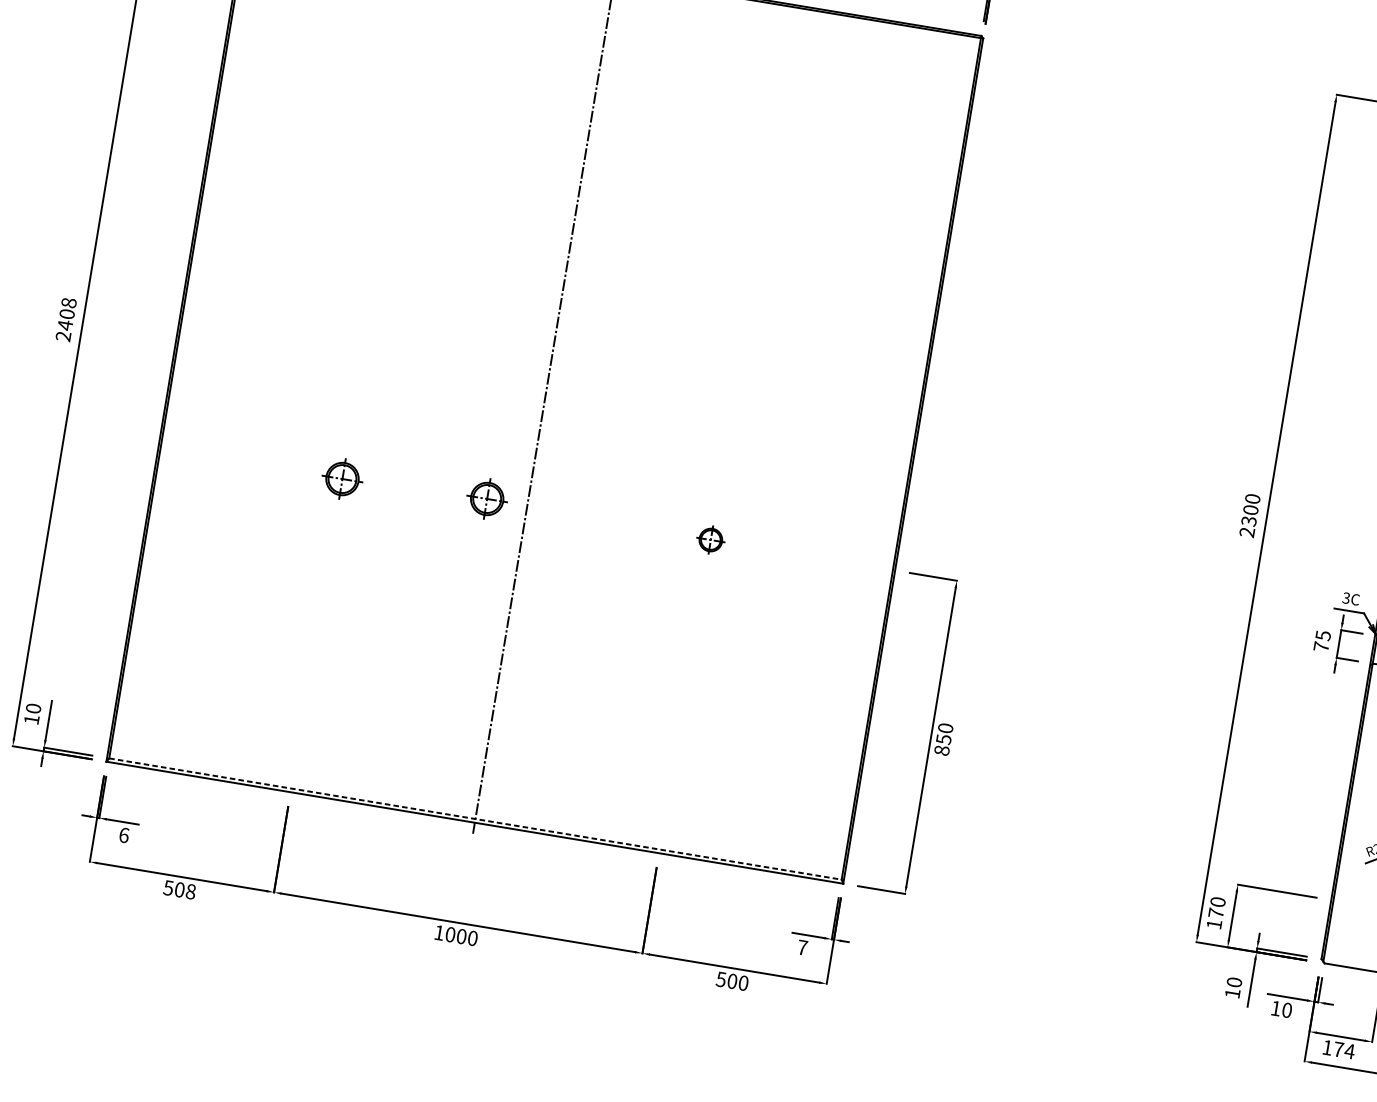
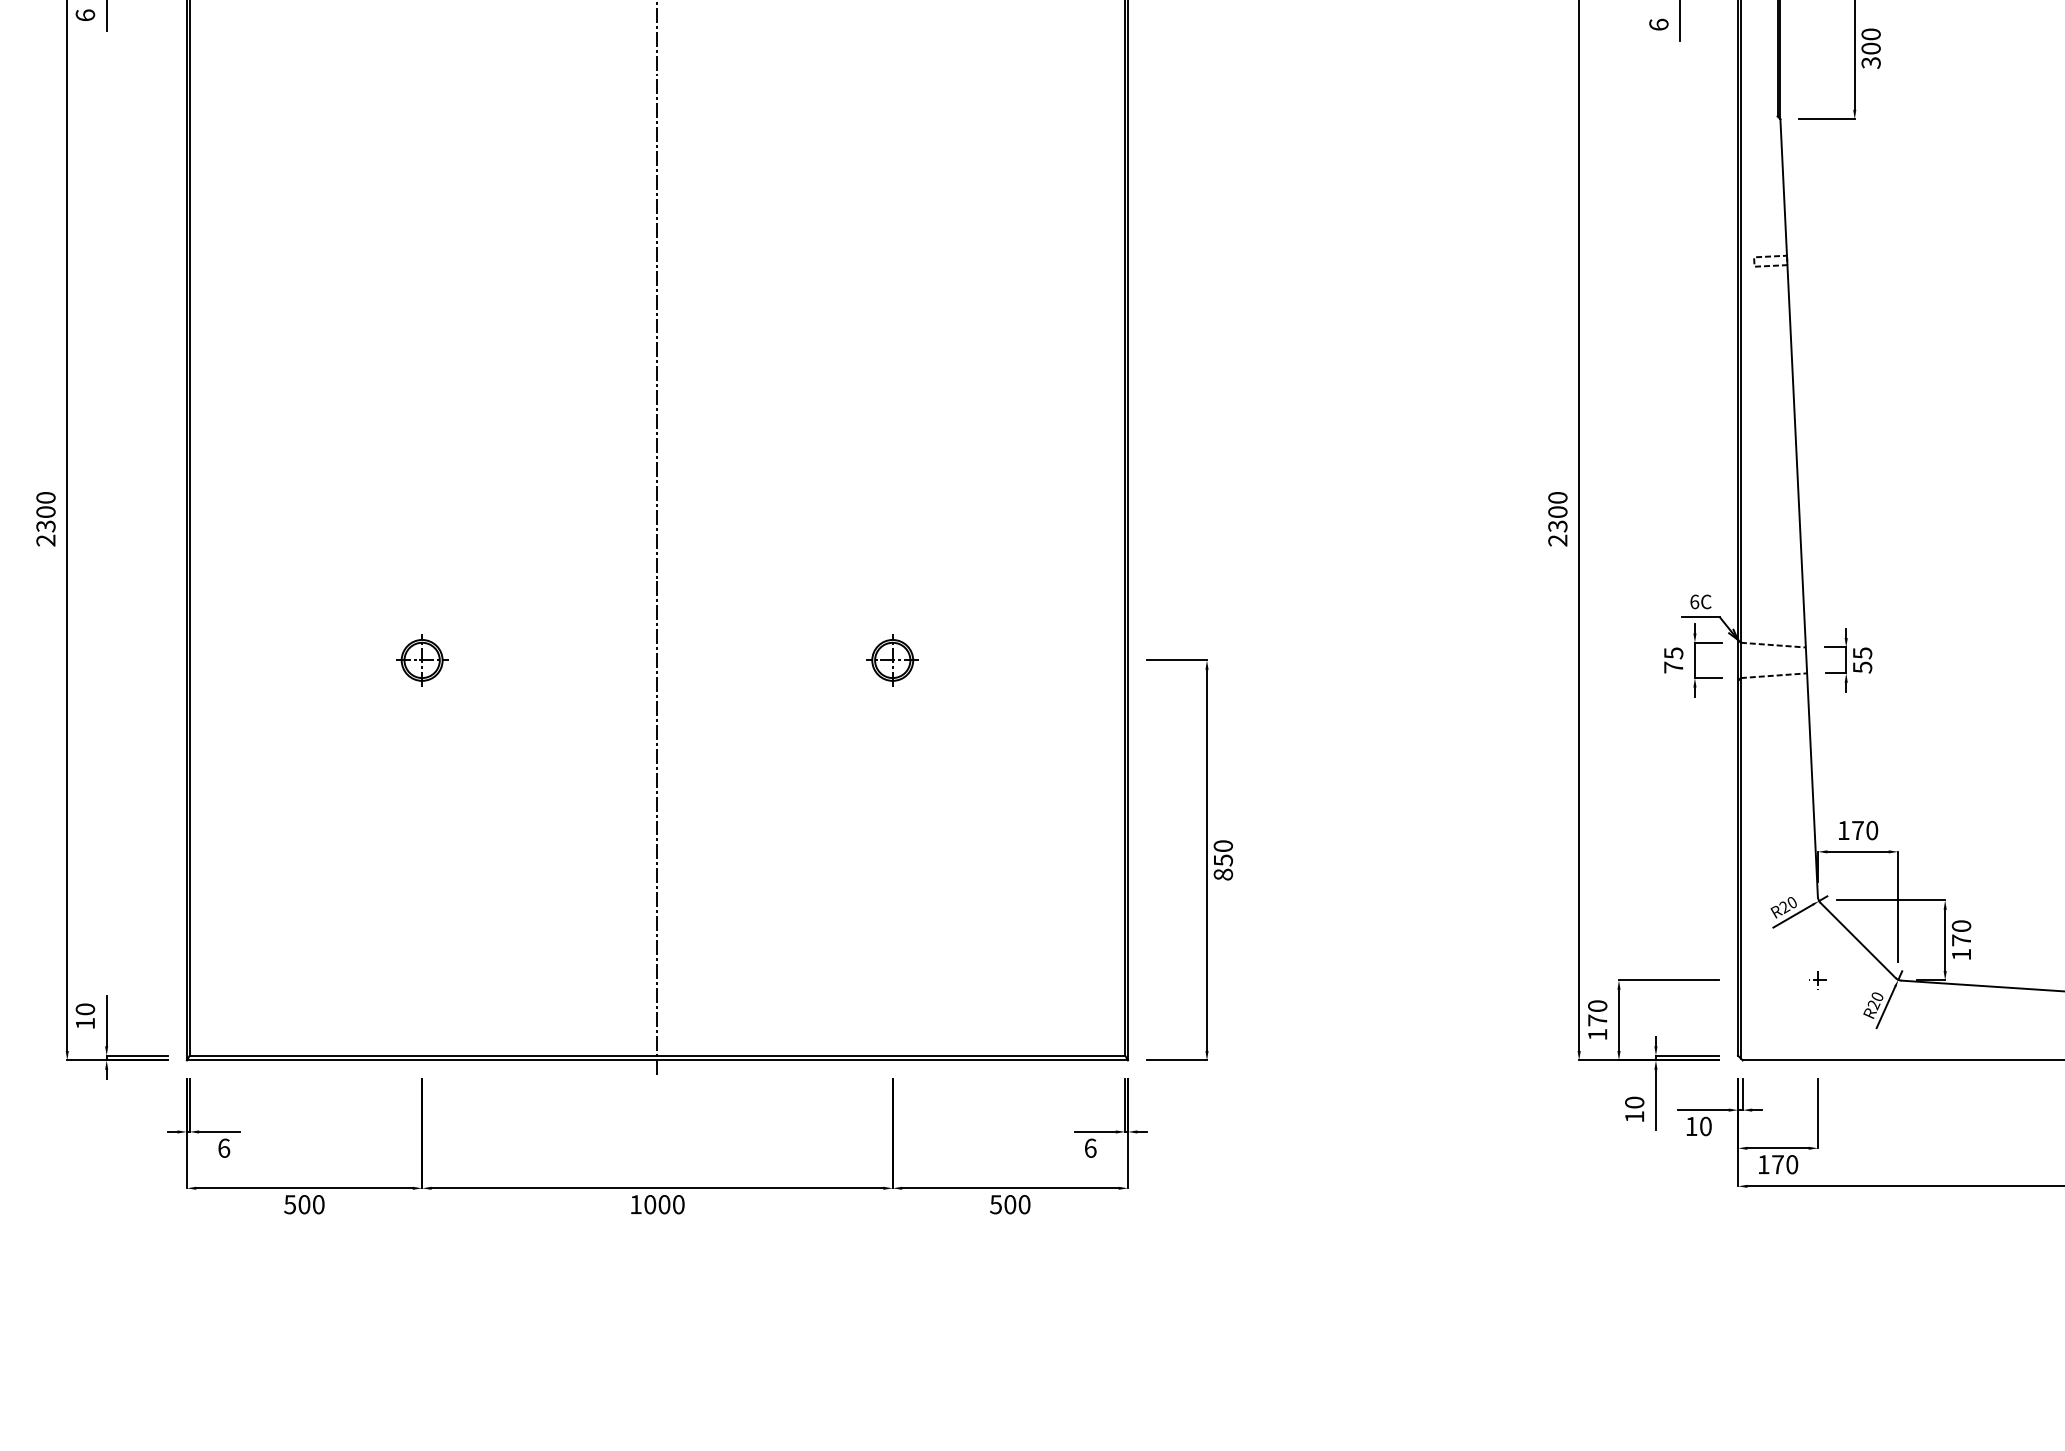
text: (66, 314) -> (45, 512), 2408 -> 2300
part: (487, 499) -> (606, 655), removed
part: (710, 540) -> (892, 660), size x1.43
text: (1346, 597) -> (1694, 601), 3C -> 6C
line: (475, 818) -> (657, 1055), dashed -> solid
text: (190, 891) -> (318, 1204), 508 -> 500
text: (802, 947) -> (1090, 1147), 7 -> 6
text: (1349, 1051) -> (1791, 1164), 174 -> 170

